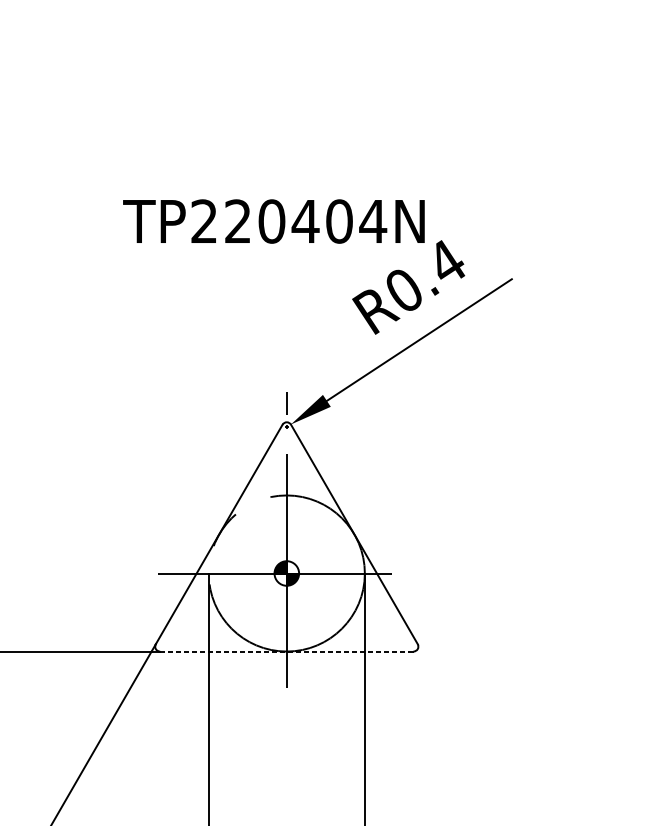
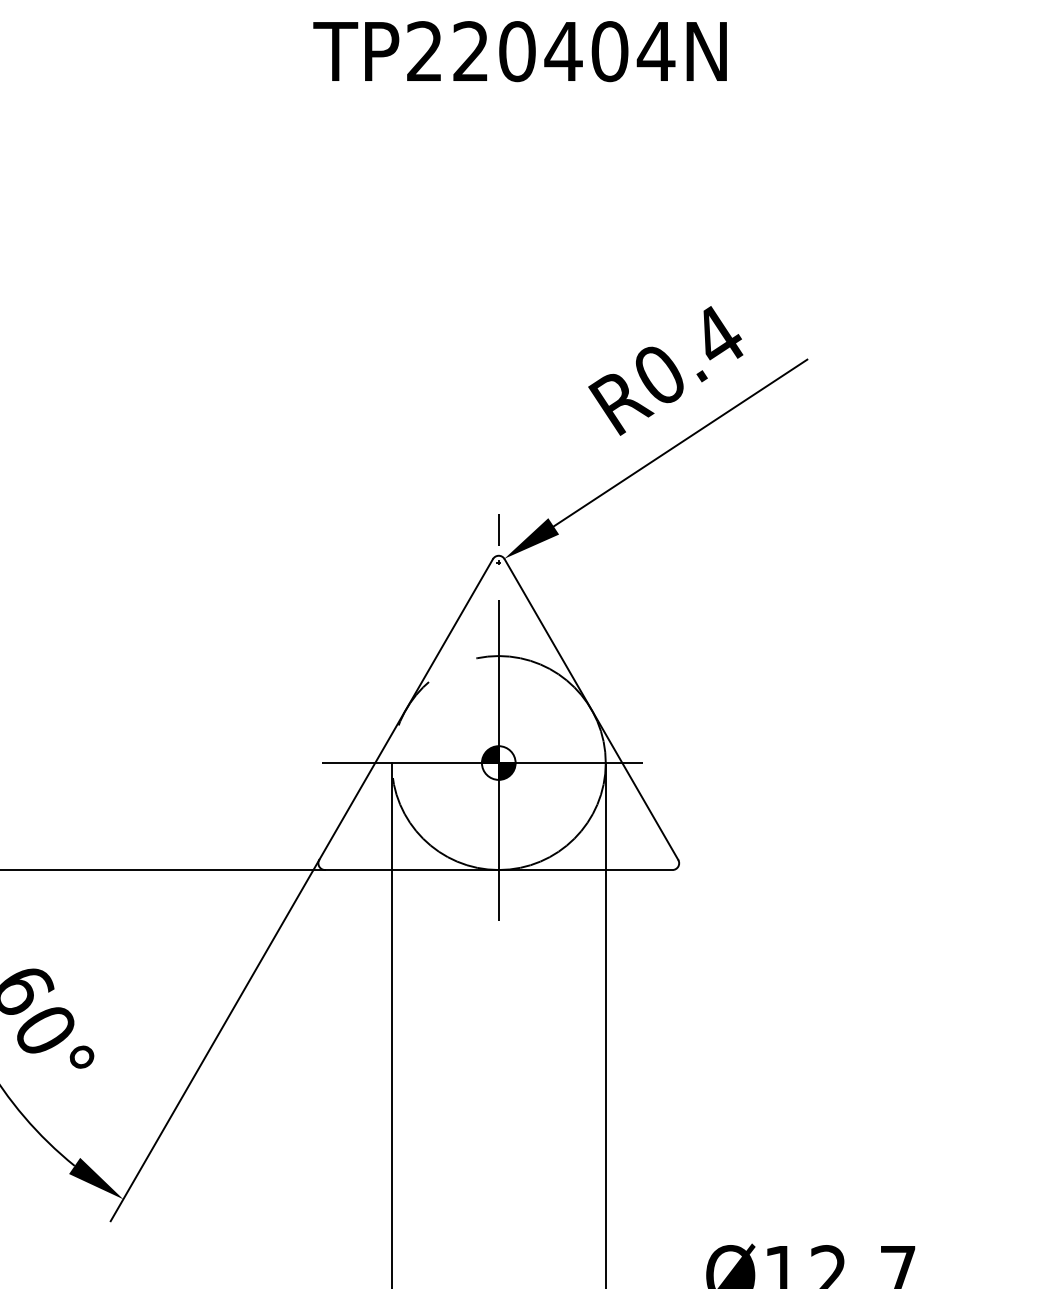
text: (273, 221) -> (519, 51), moved
line: (286, 651) -> (498, 870), dashed -> solid

